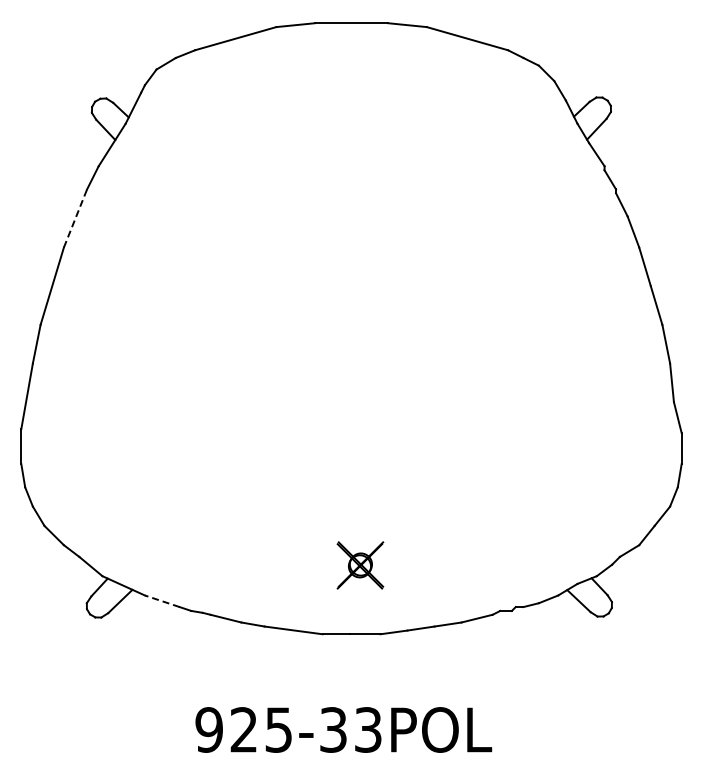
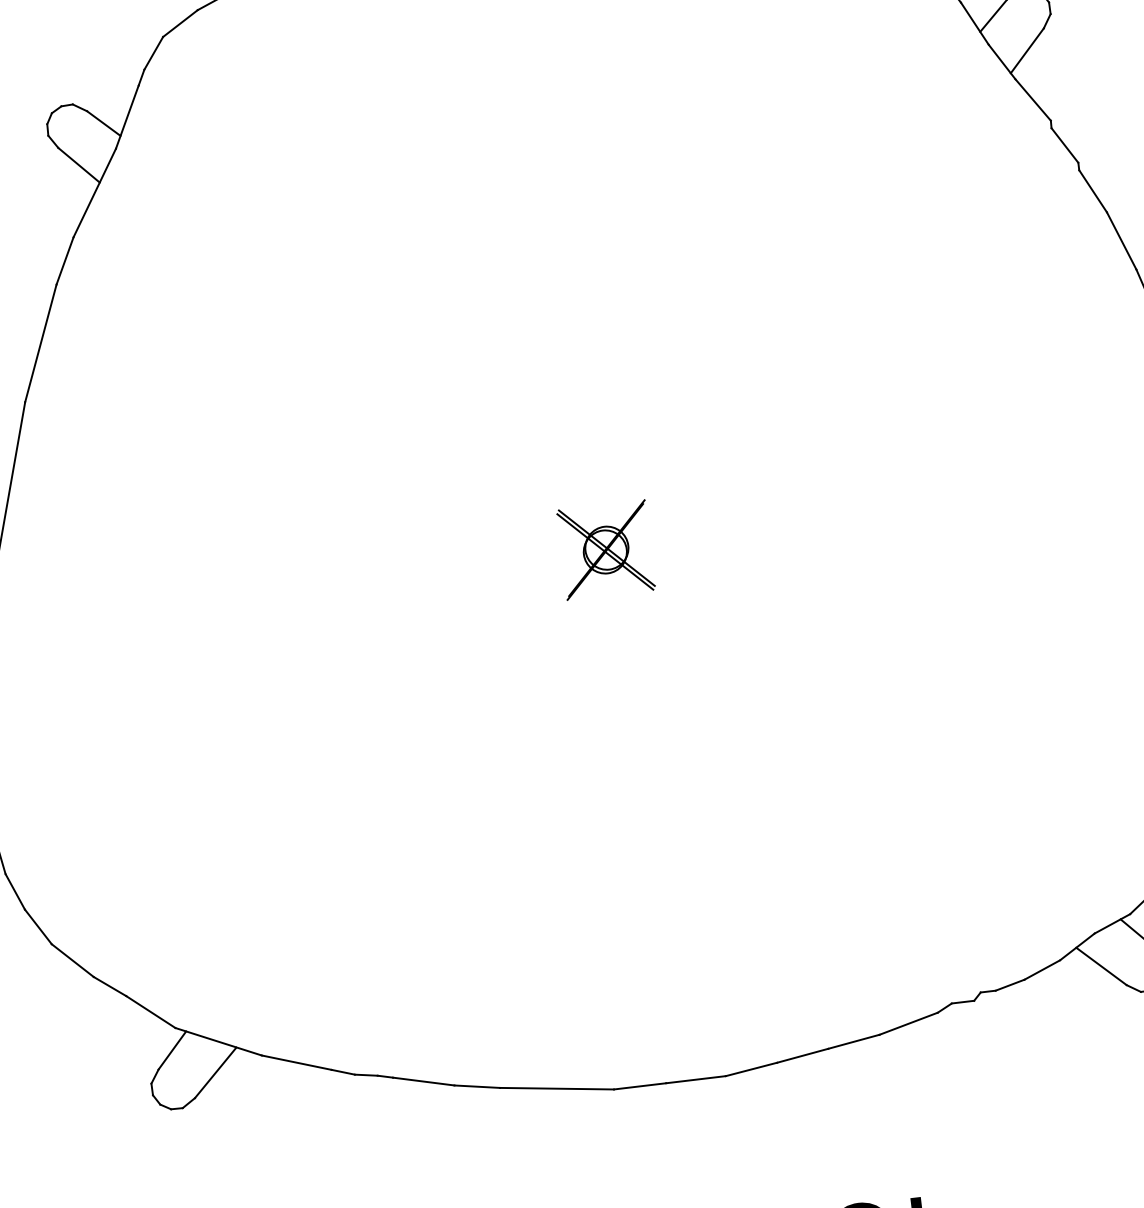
line: (75, 218) -> (40, 343), dashed -> solid
part: (360, 565) -> (606, 550), moved
line: (161, 601) -> (295, 1063), dashed -> solid

